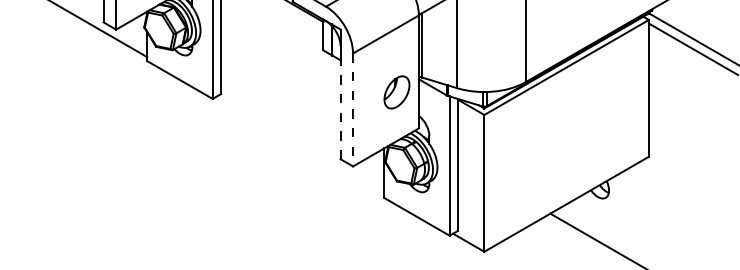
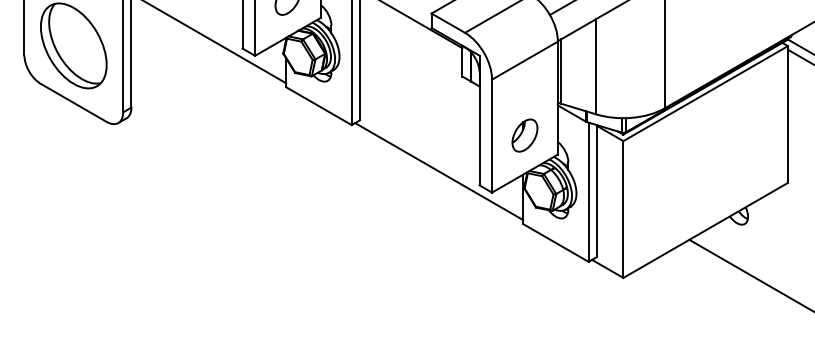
part: (396, 92) -> (524, 135), moved
line: (340, 102) -> (479, 128), dashed -> solid
line: (353, 110) -> (492, 136), dashed -> solid
line: (300, 145) -> (439, 171), added

